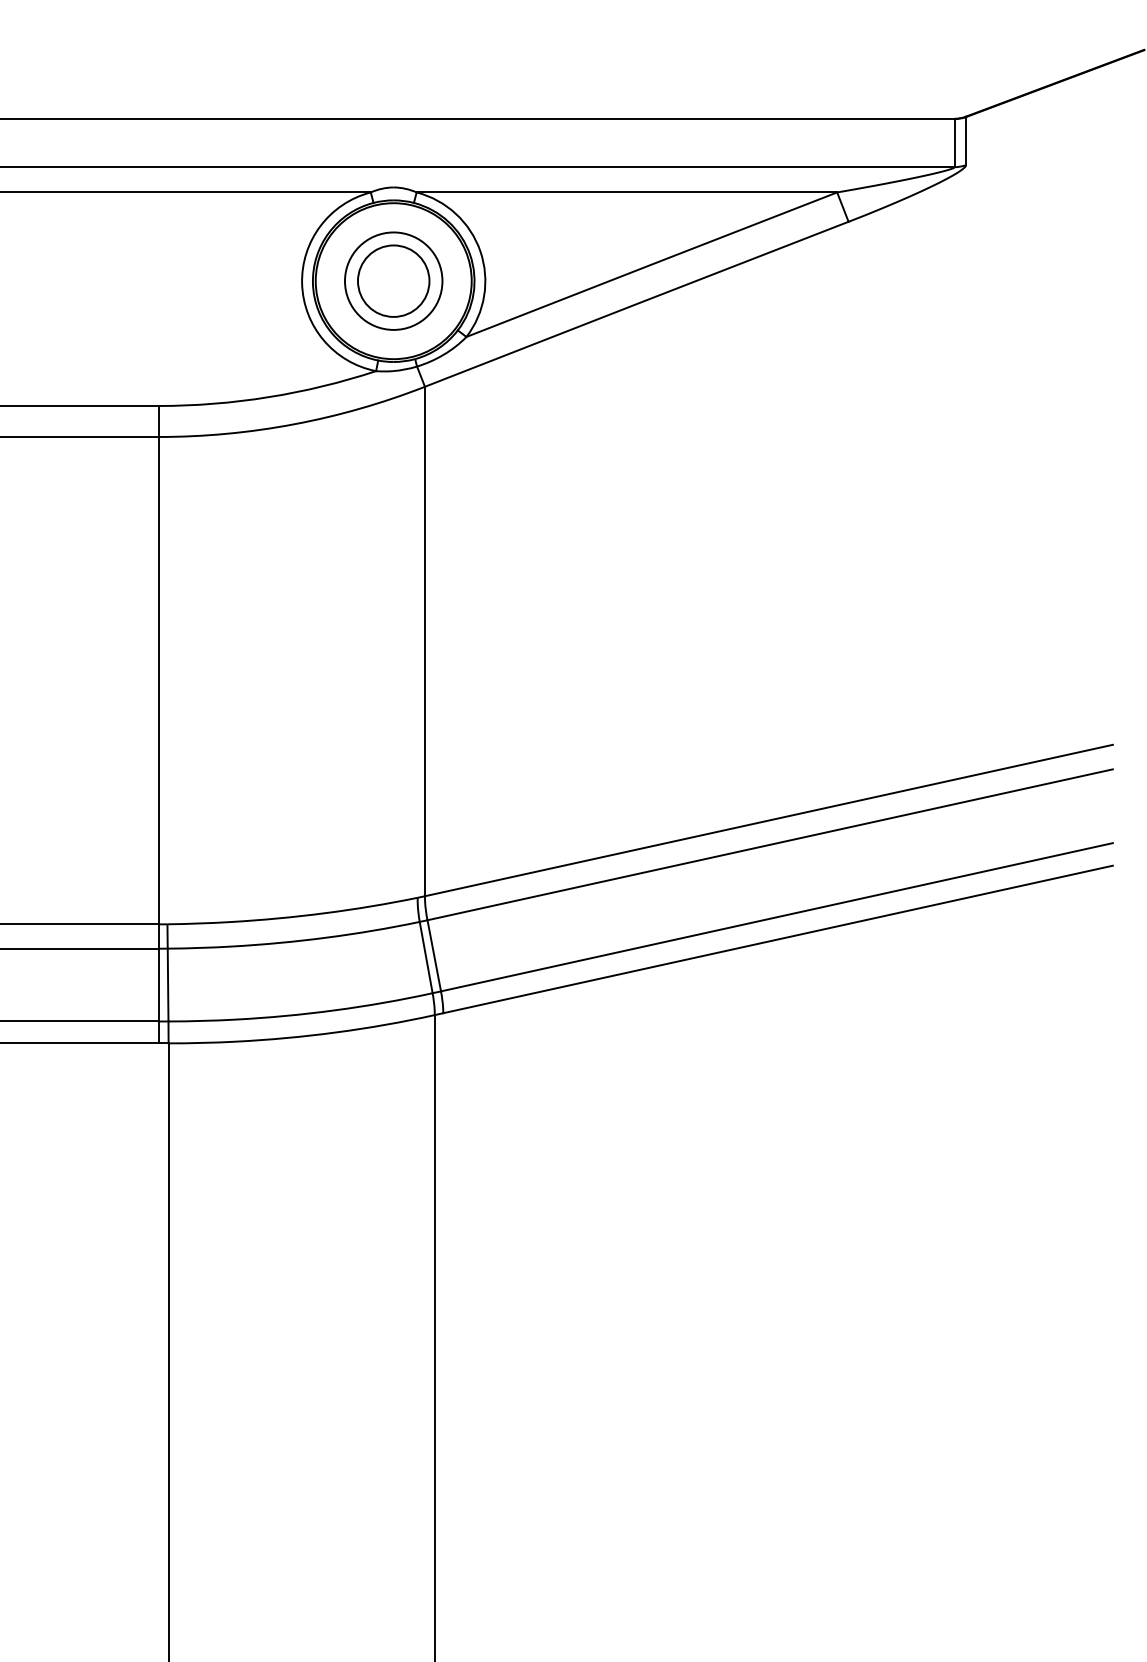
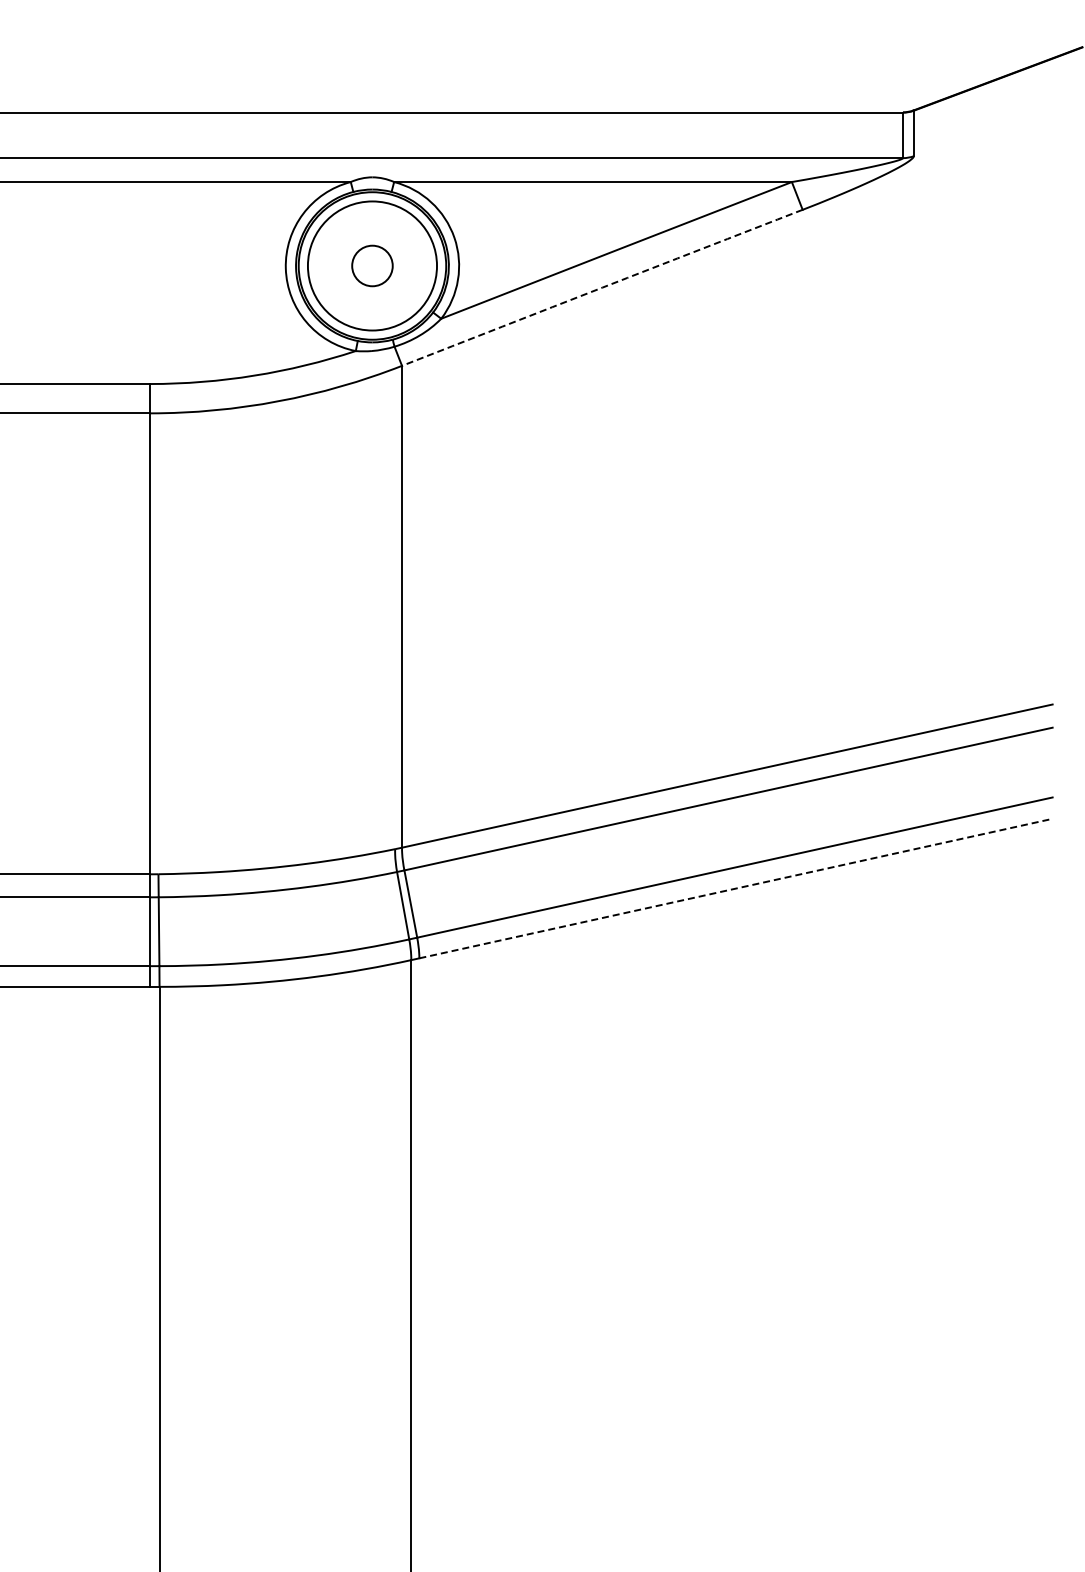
circle: (393, 280) -> (372, 265), size x0.6
circle: (393, 280) -> (372, 265), size x1.4
arc: (636, 303) -> (602, 287), solid -> dashed
line: (778, 939) -> (736, 888), solid -> dashed

